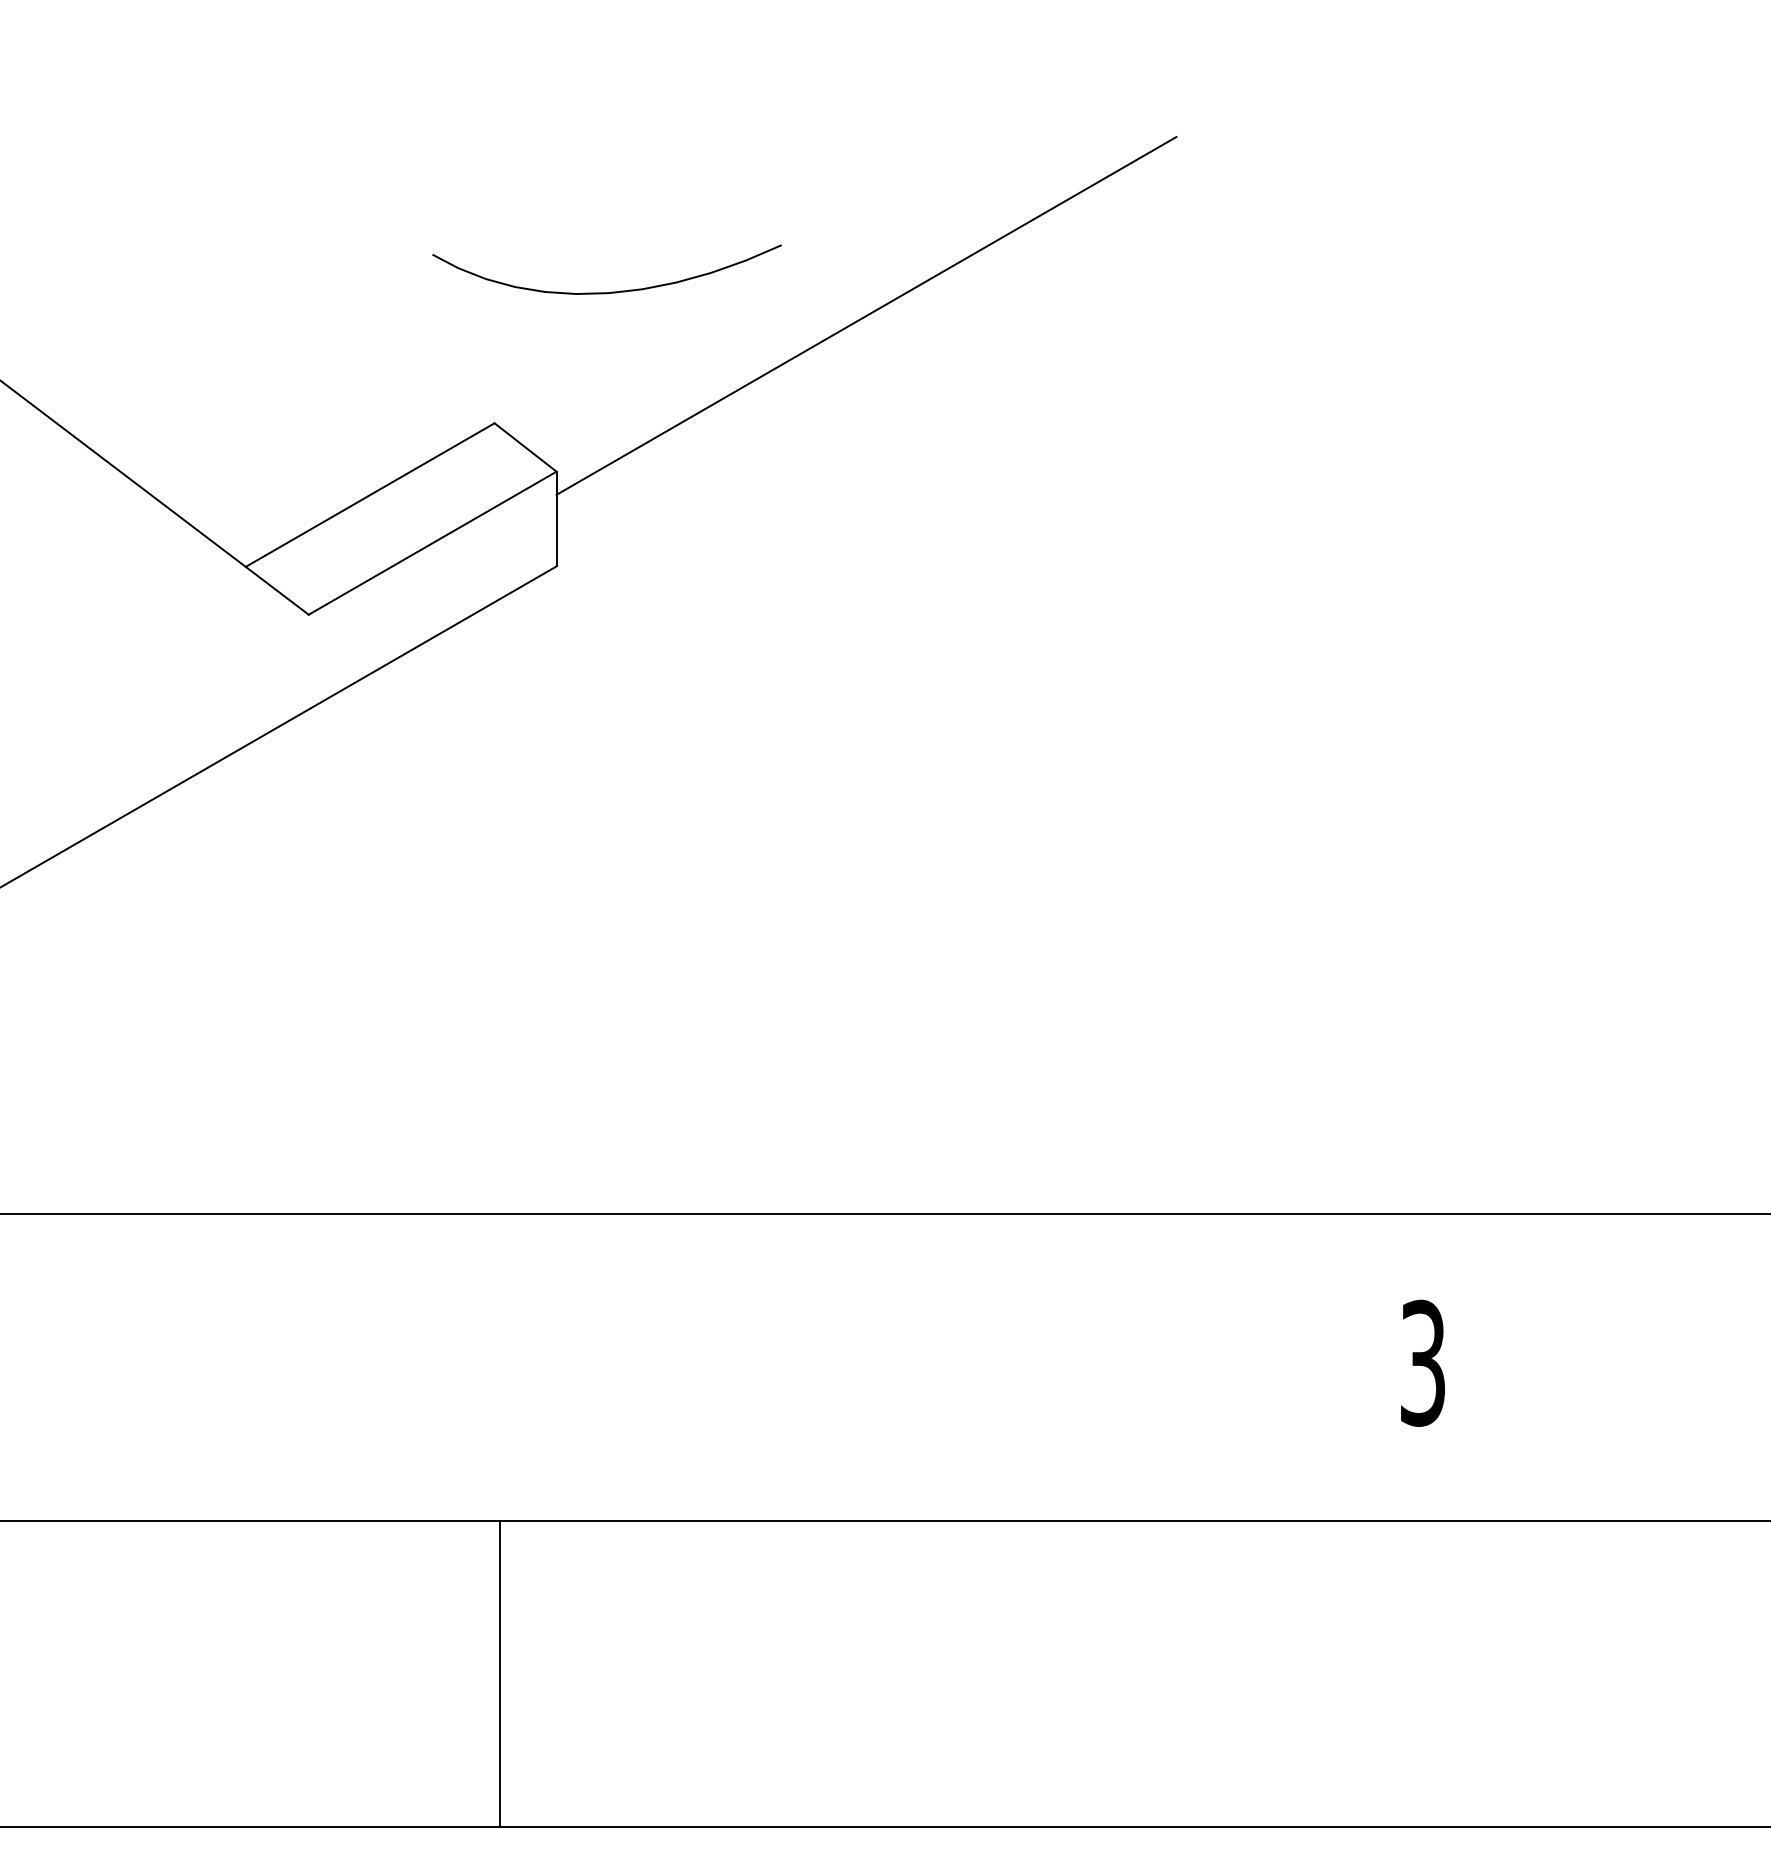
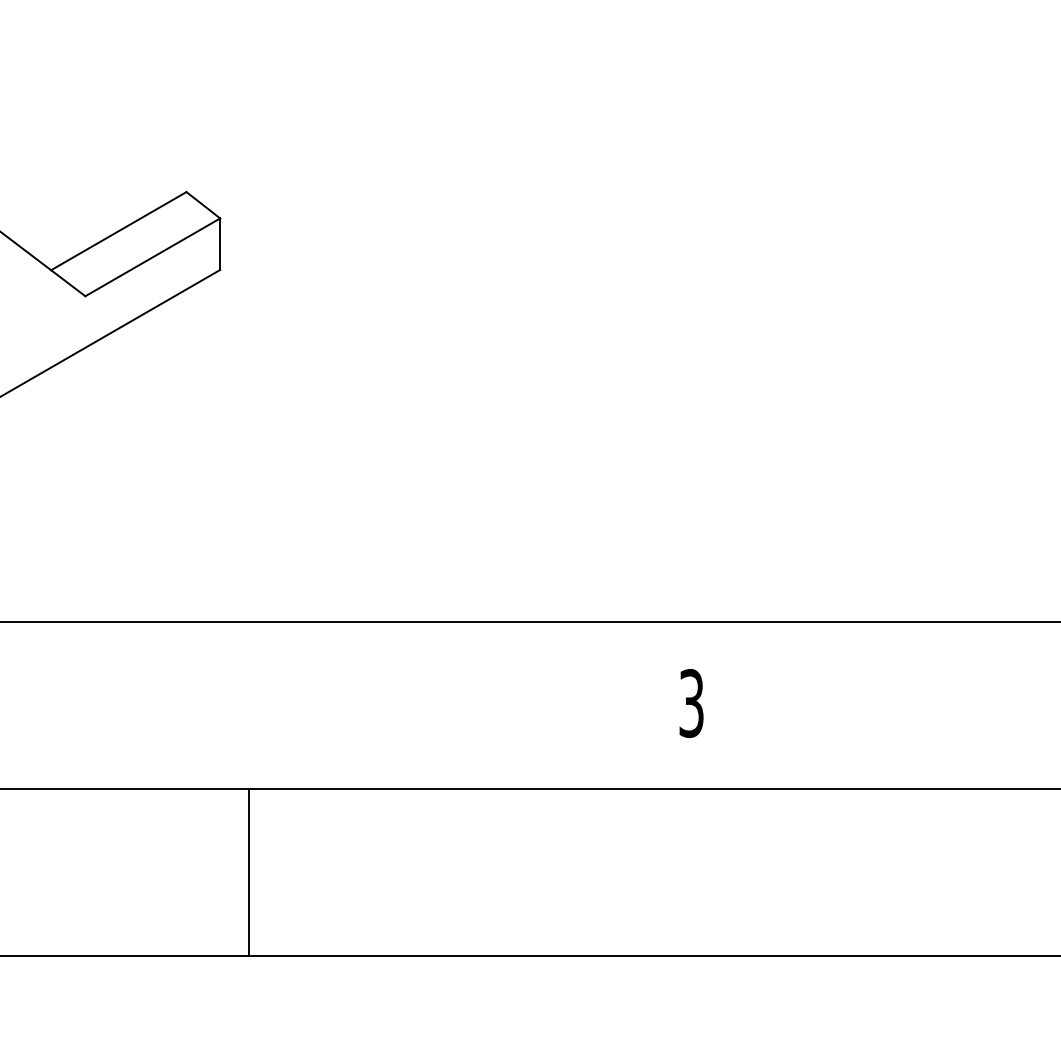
curve: (606, 291) -> (247, 120), removed
line: (865, 315) -> (388, 133), removed
line: (500, 1673) -> (249, 872), moved

